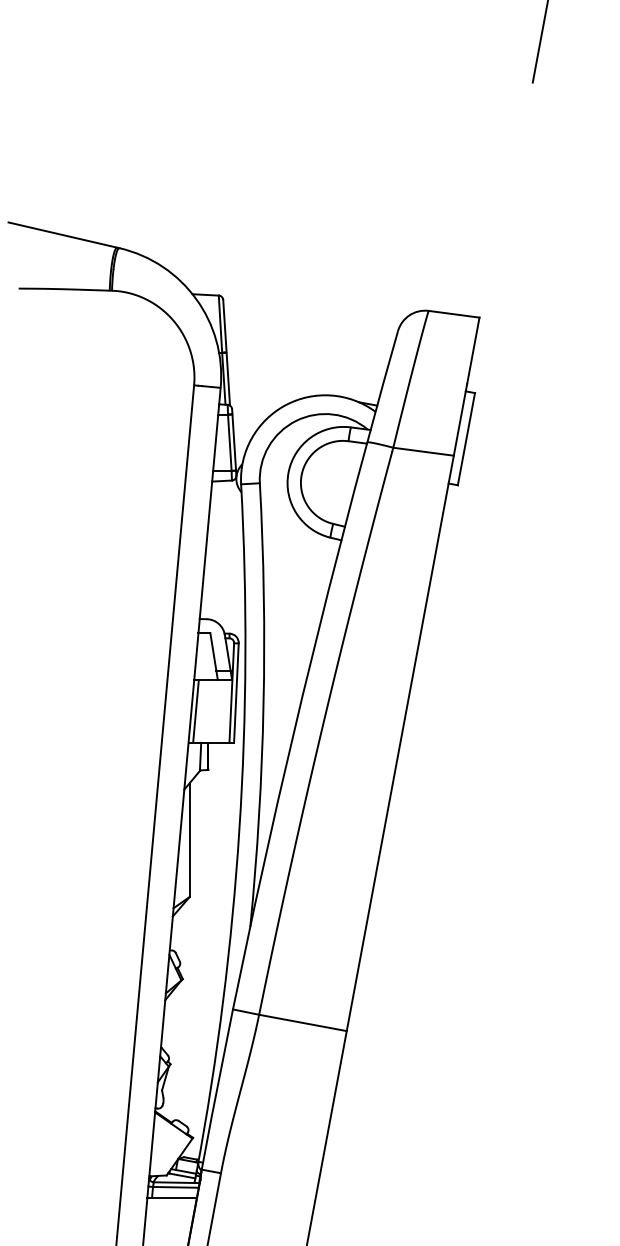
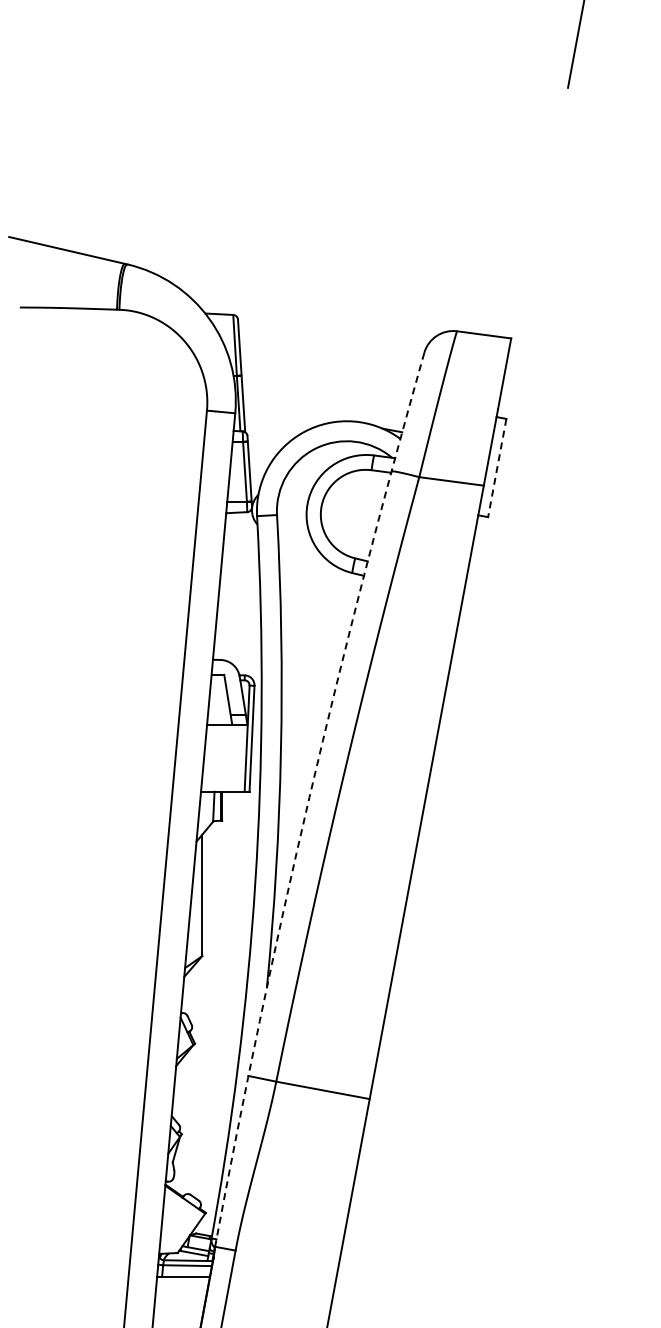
line: (466, 439) -> (497, 468), solid -> dashed
line: (195, 710) -> (208, 757), removed
arc: (290, 748) -> (309, 797), solid -> dashed

